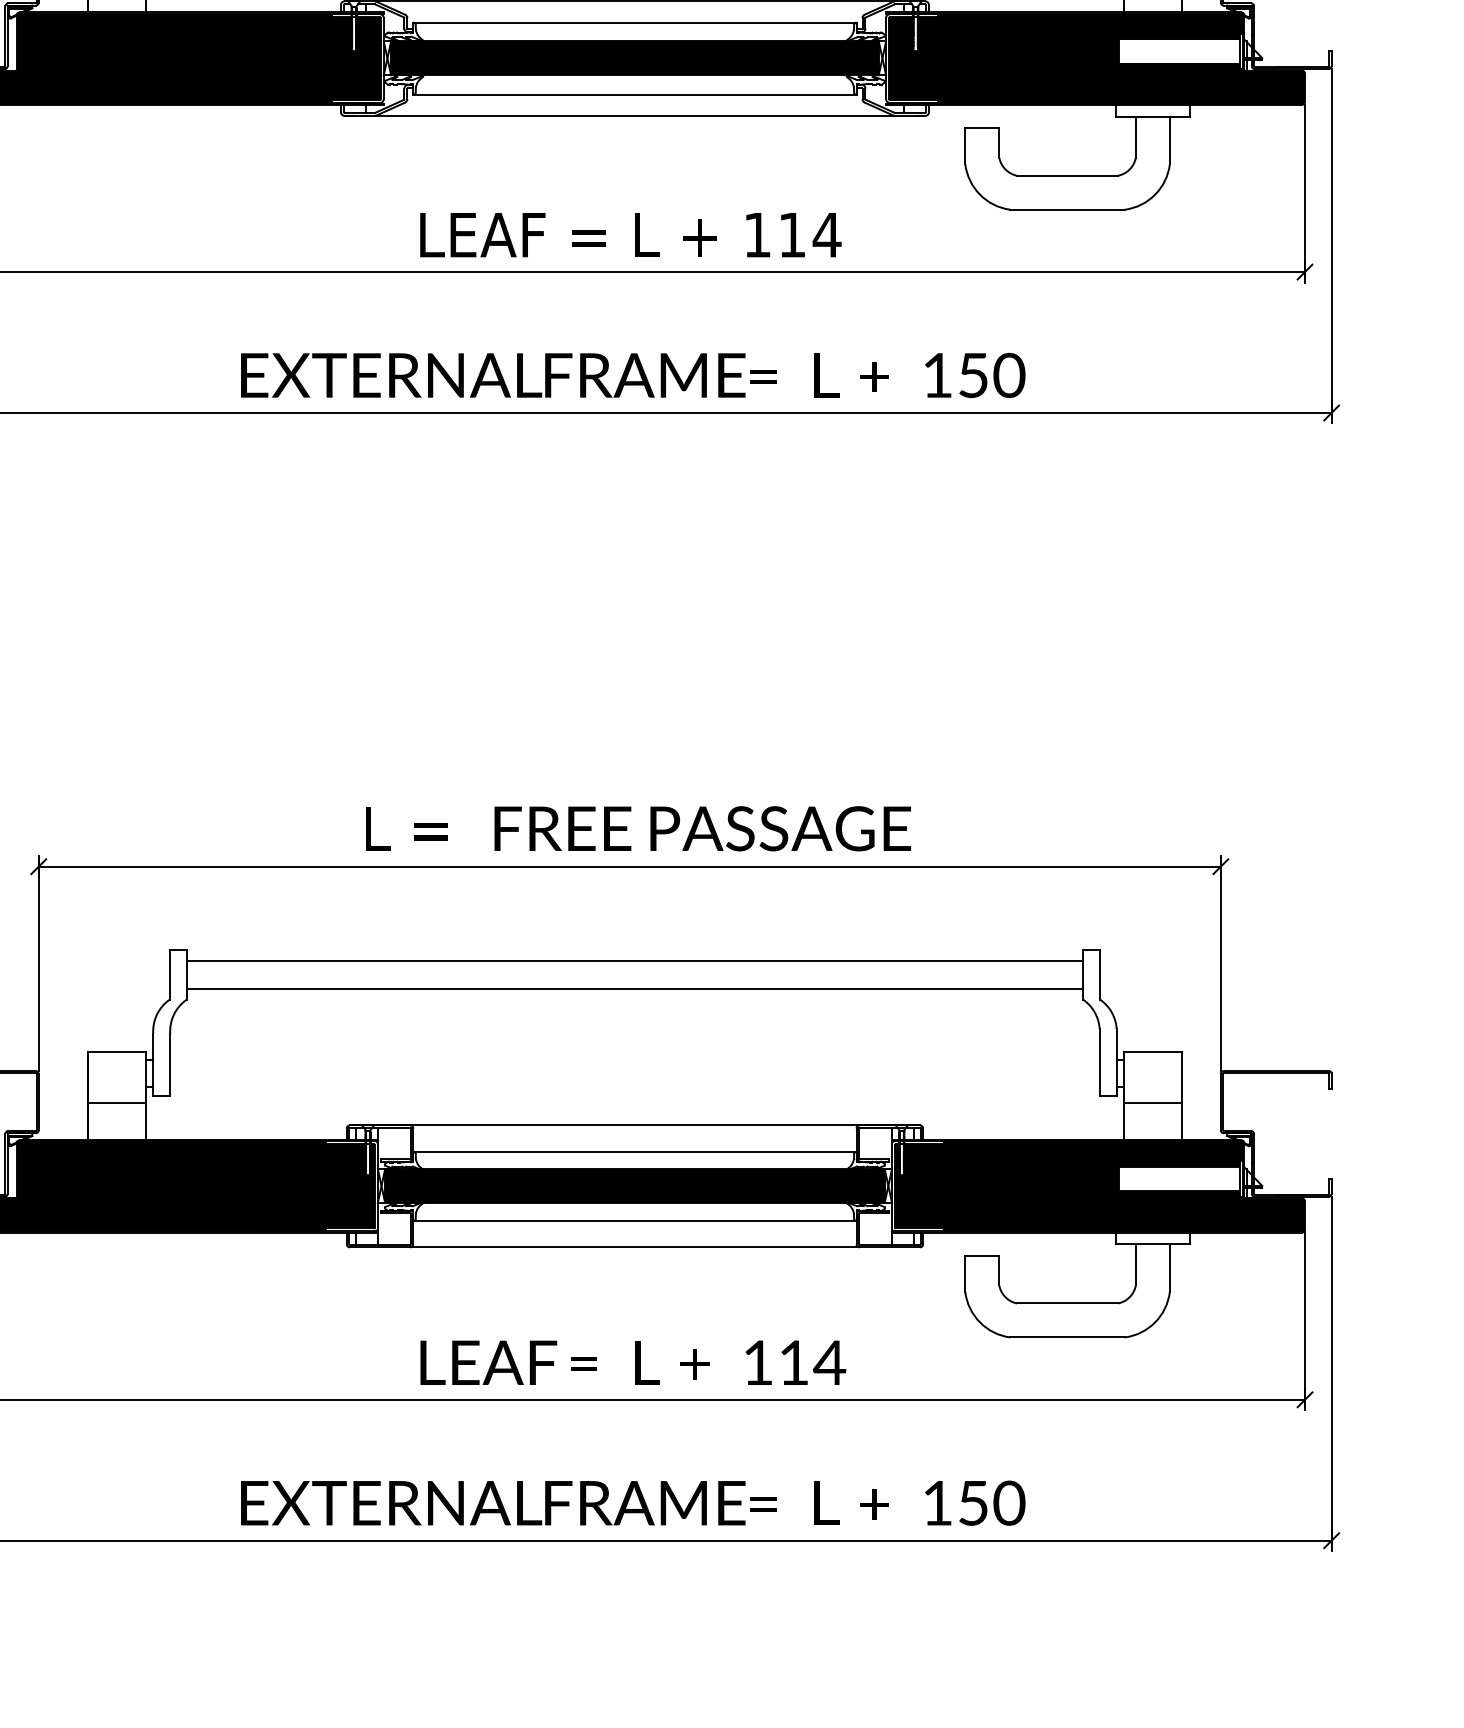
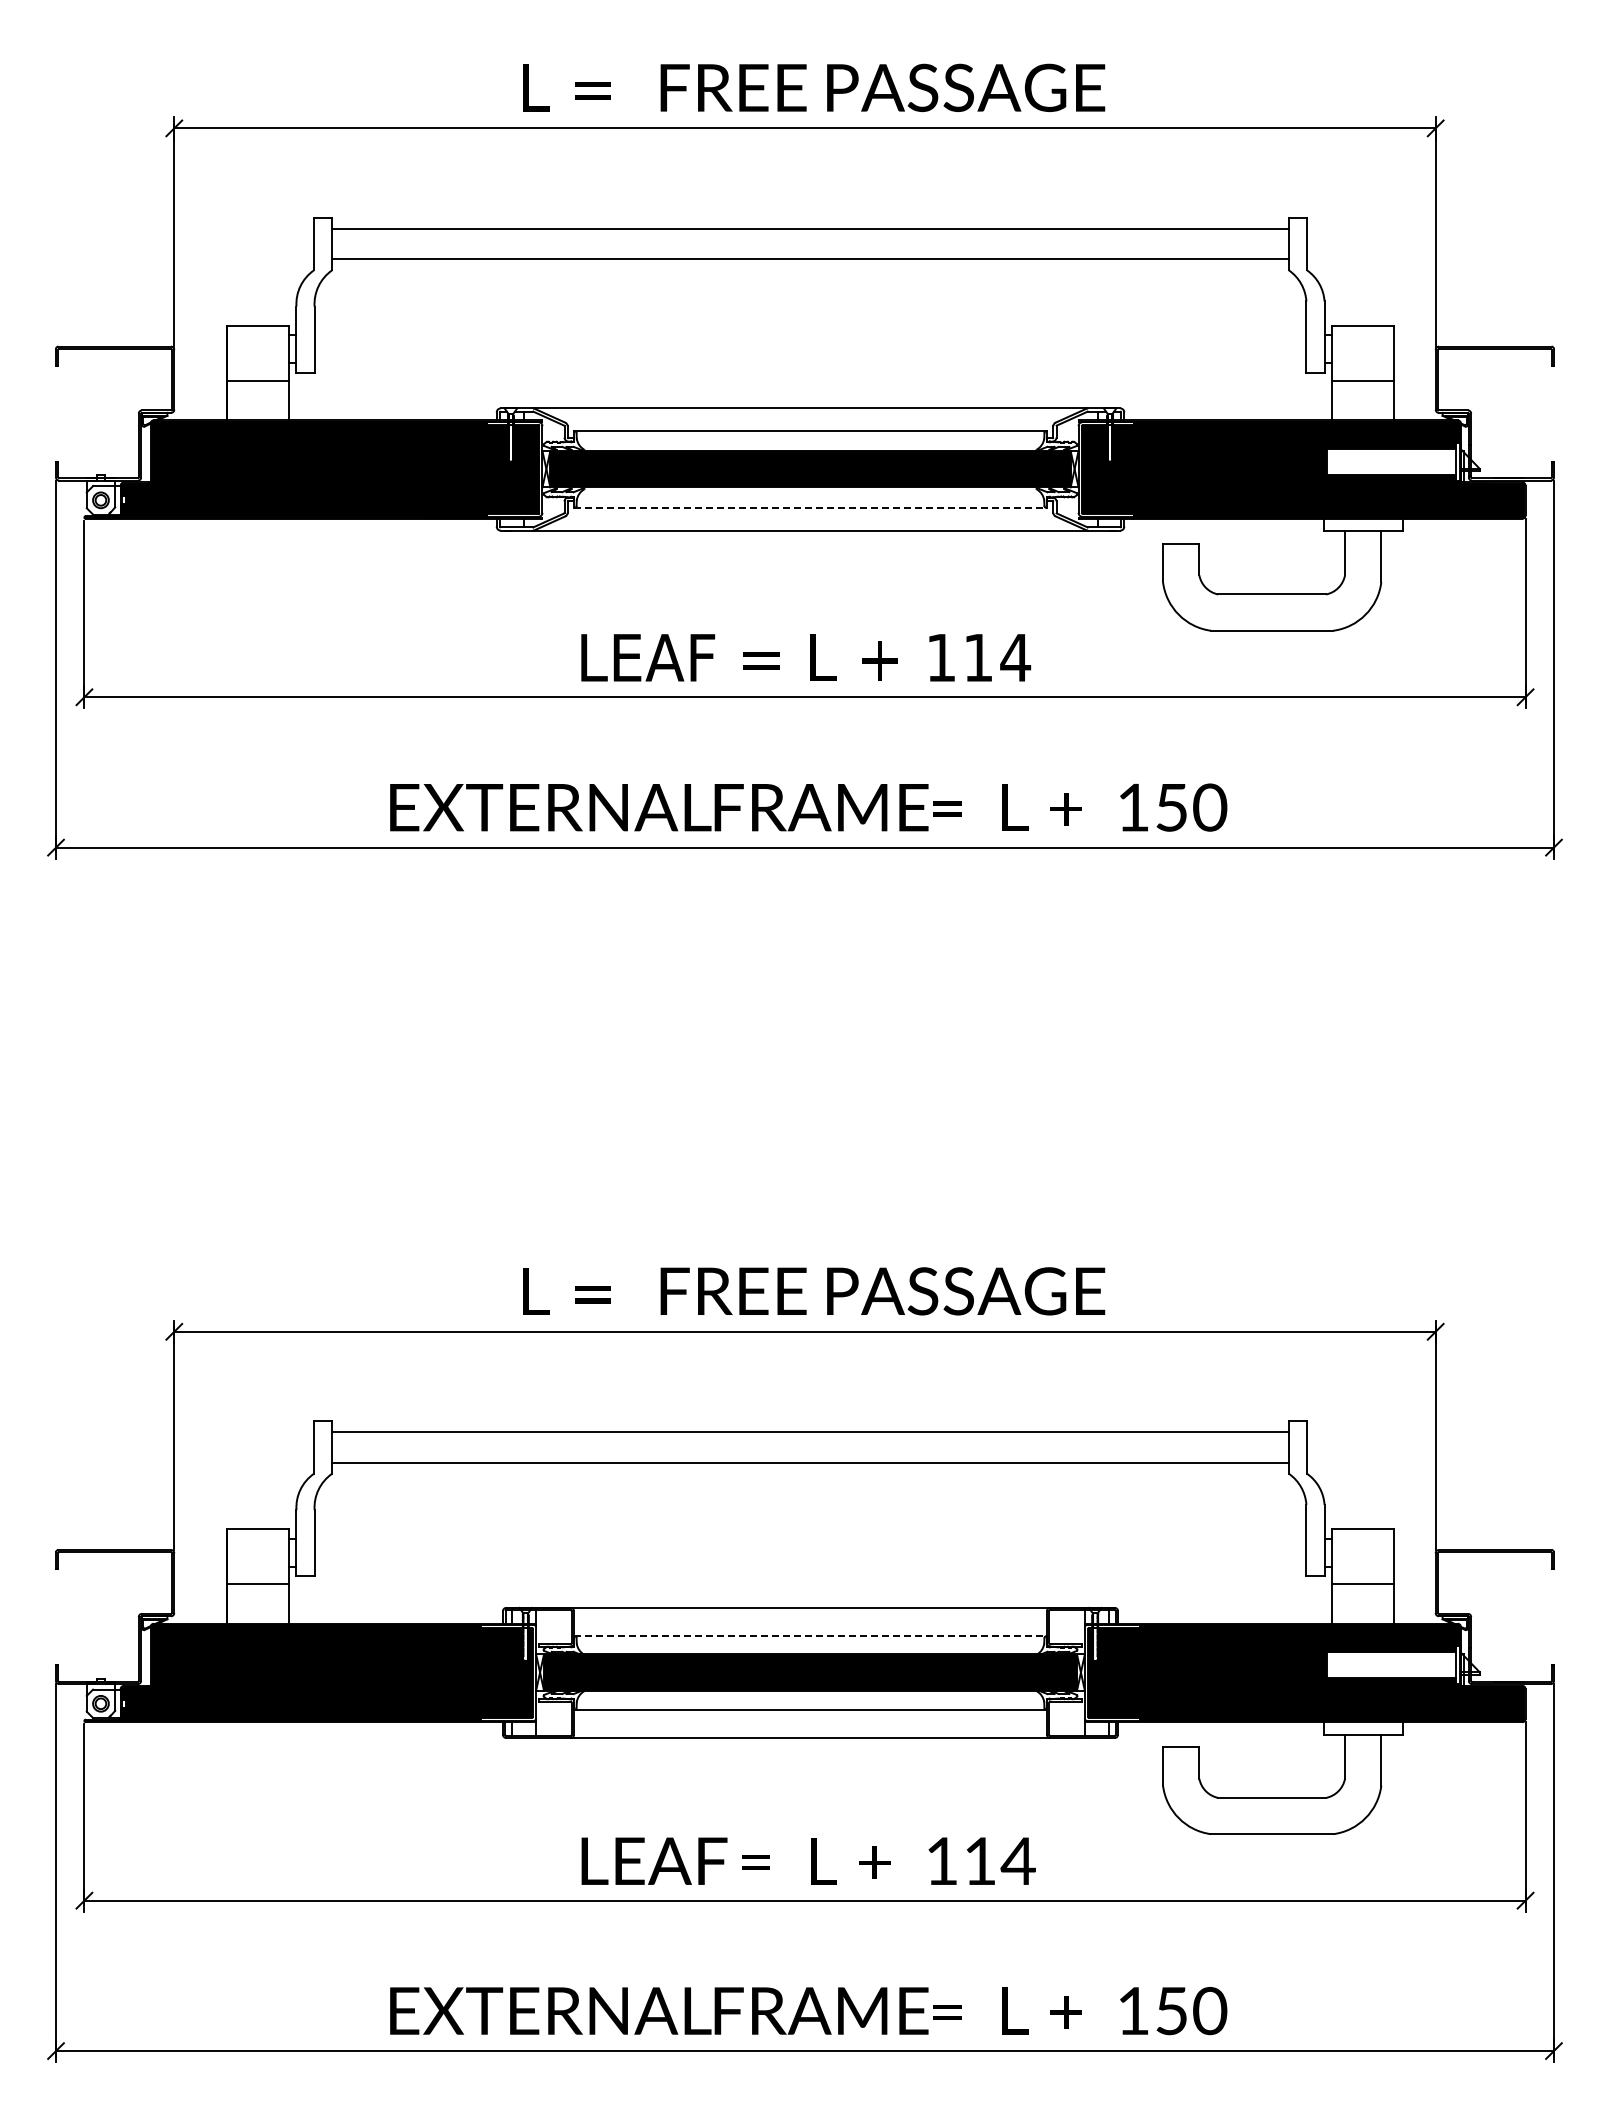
line: (634, 94) -> (810, 507), solid -> dashed
line: (634, 1152) -> (810, 1636), solid -> dashed

